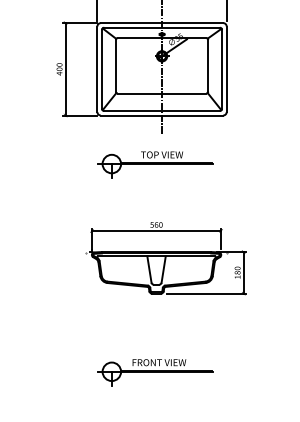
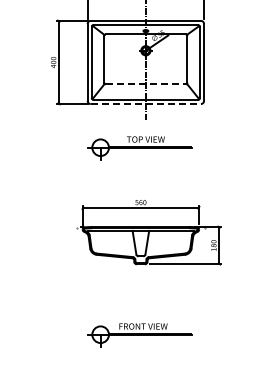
line: (161, 93) -> (145, 84), solid -> dashed
line: (162, 116) -> (146, 104), solid -> dashed

